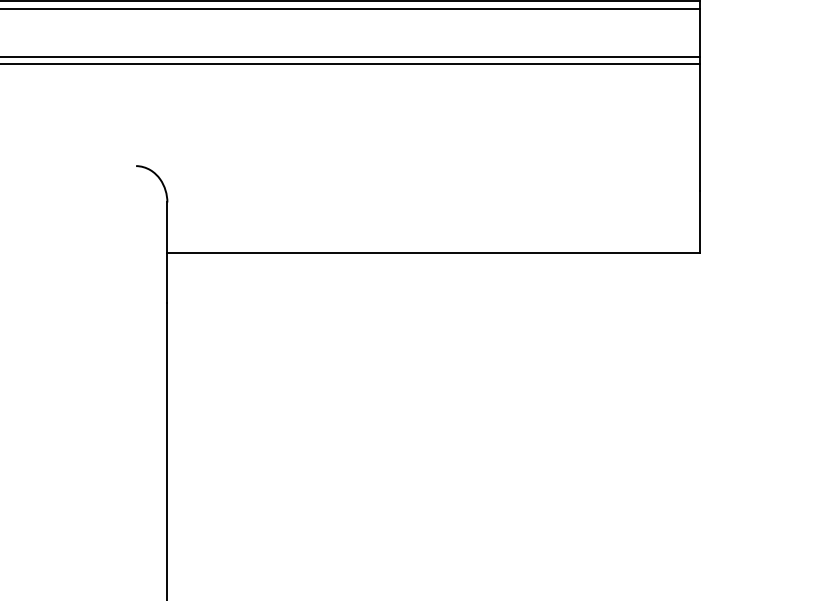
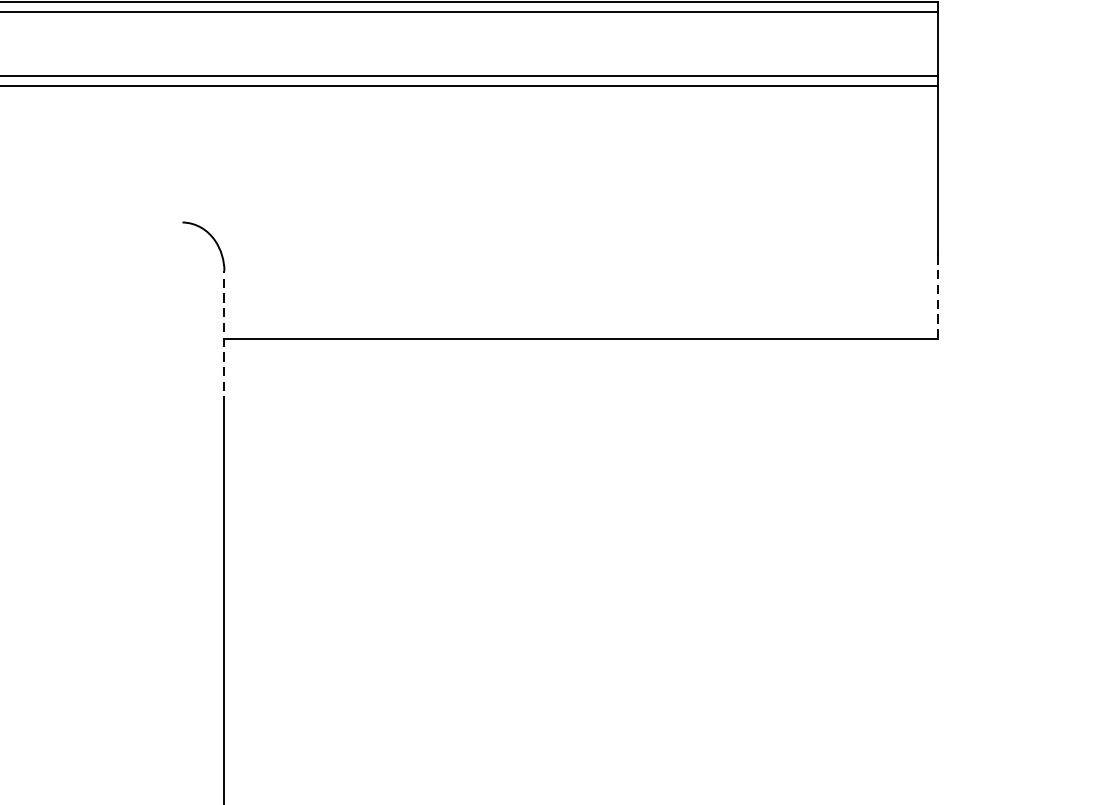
line: (699, 222) -> (936, 298), solid -> dashed
line: (167, 252) -> (224, 338), solid -> dashed

